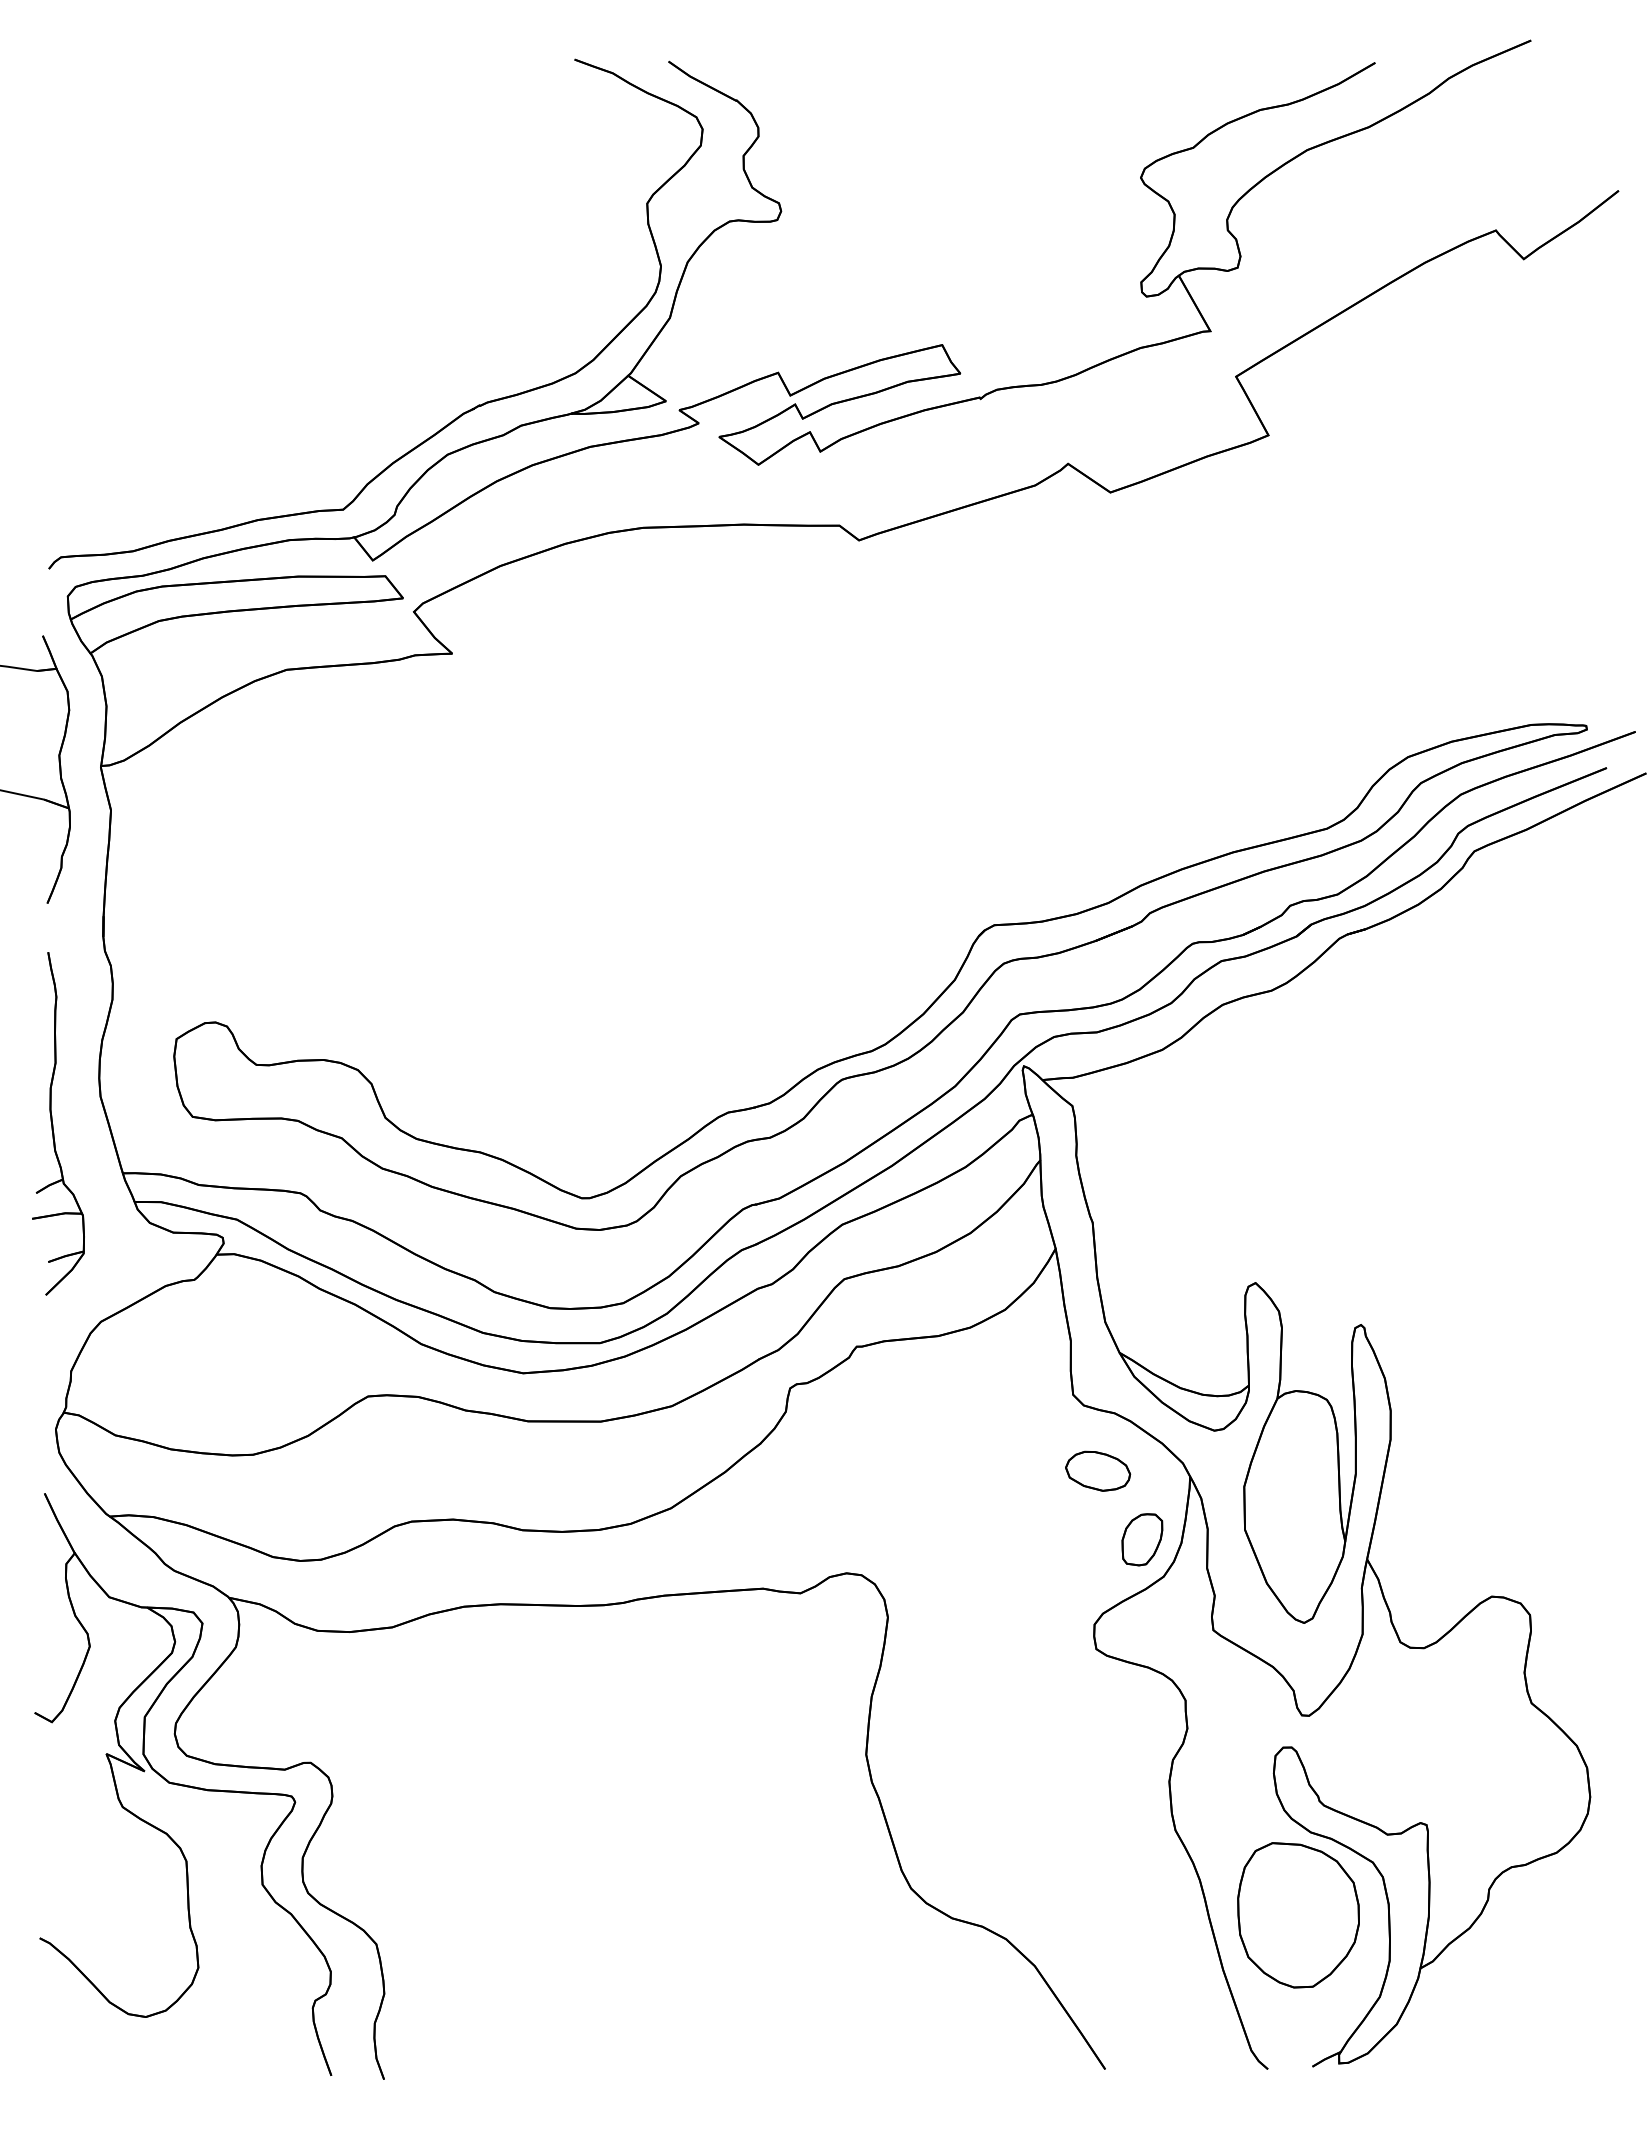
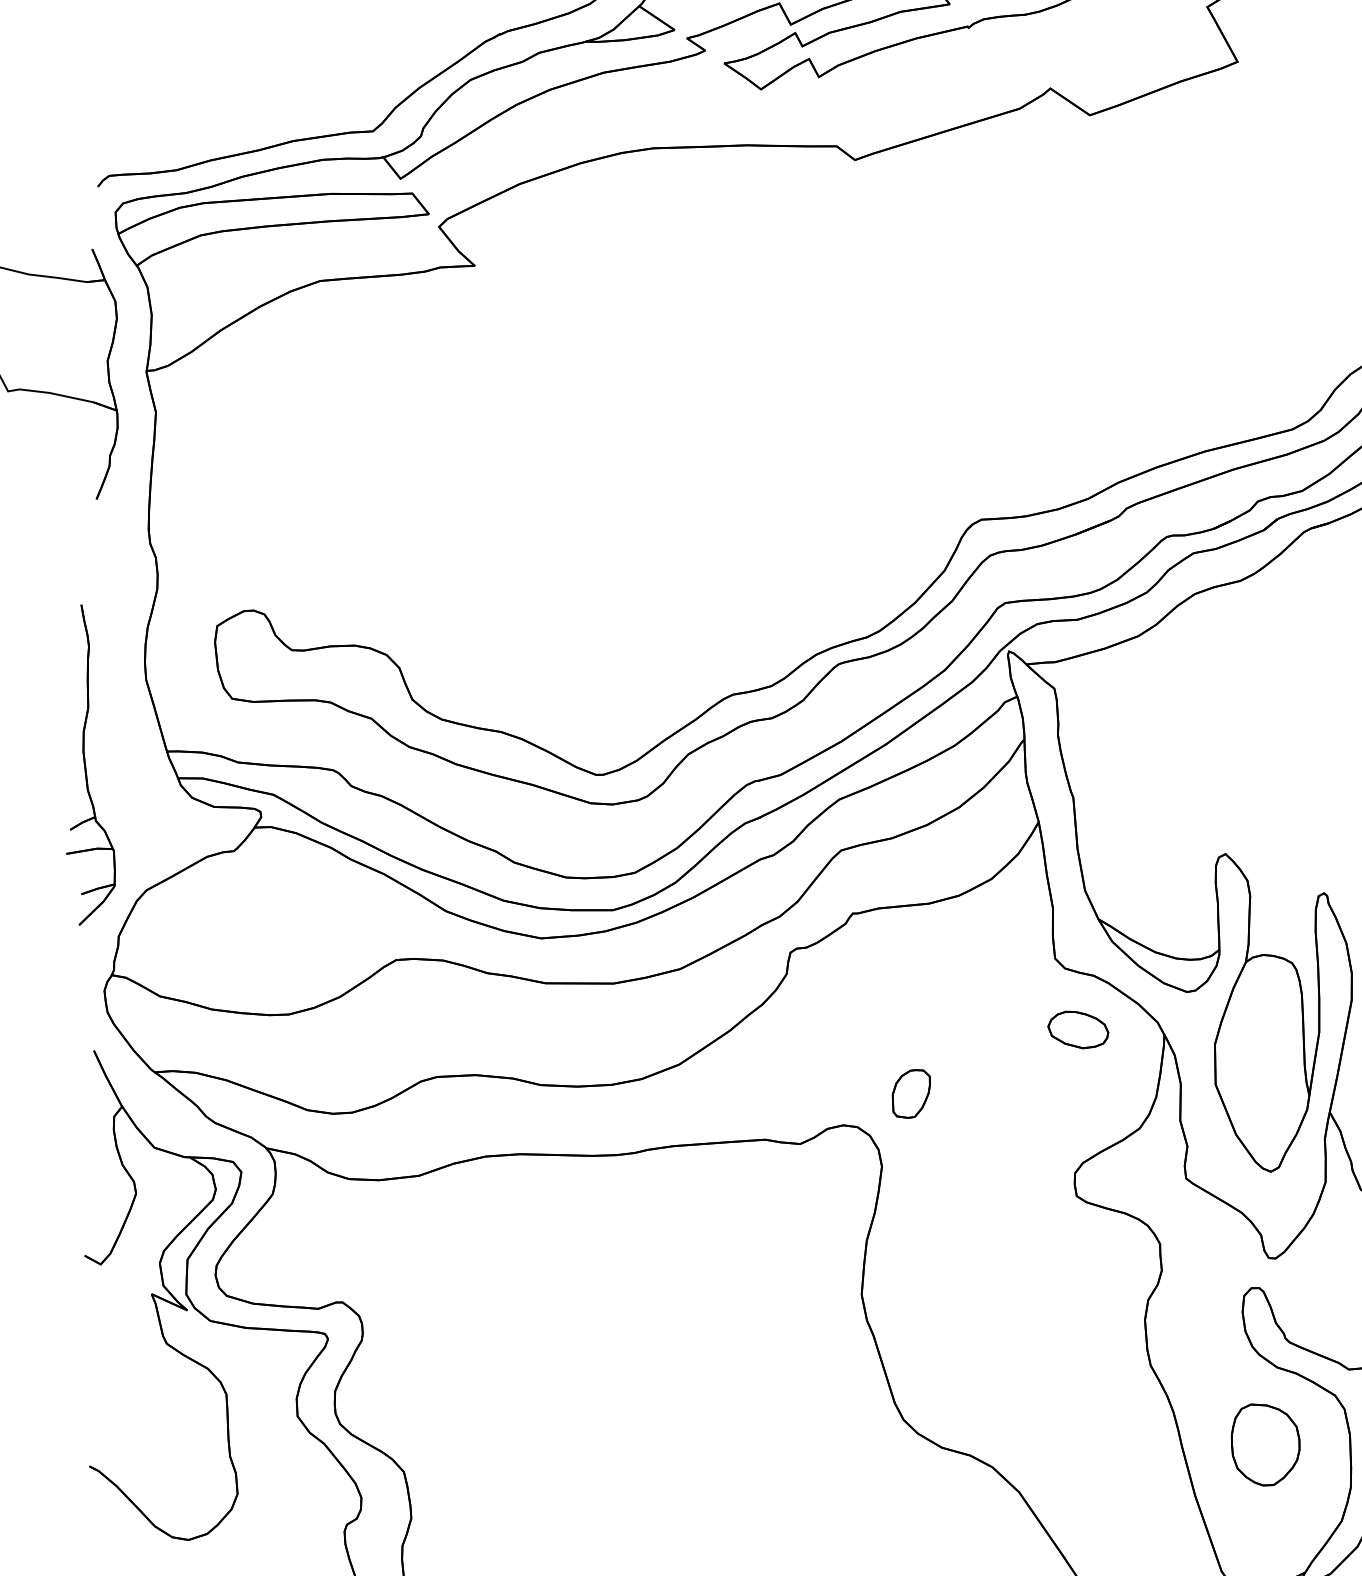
part: (58, 1123) -> (90, 764), moved
part: (1142, 1539) -> (911, 1093), moved
part: (1298, 1915) -> (1265, 1445), size x0.6

